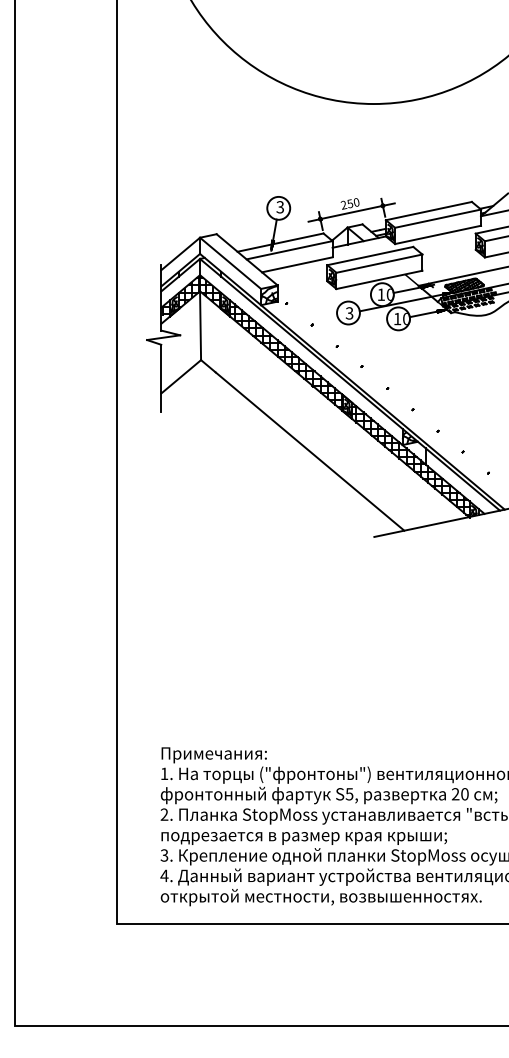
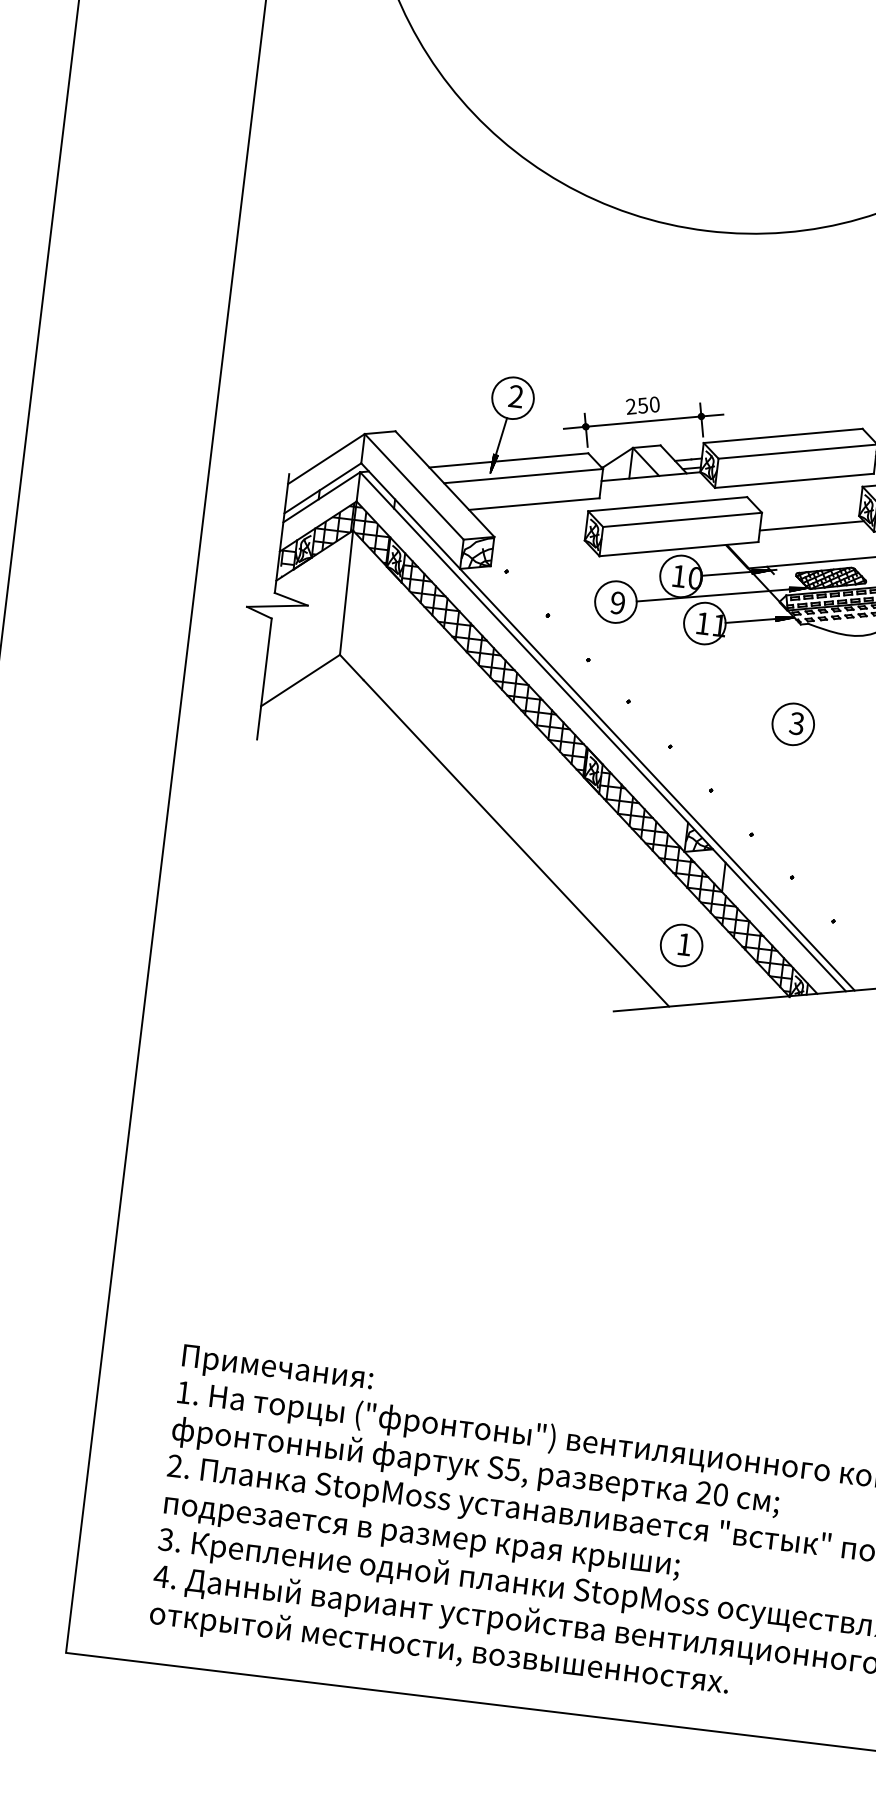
text: (280, 207) -> (516, 397), 3 -> 2
line: (450, 258) -> (811, 526), added
text: (349, 313) -> (617, 603), 3 -> 9
text: (406, 318) -> (719, 624), 10 -> 11
part: (453, 367) -> (793, 723), added
part: (406, 496) -> (680, 945), added

